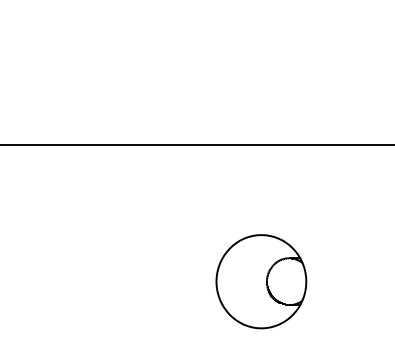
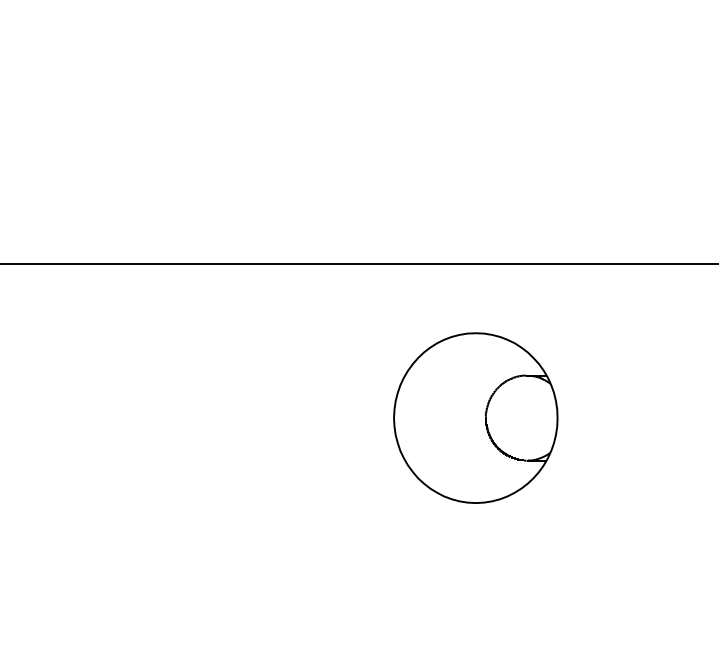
part: (261, 281) -> (476, 417), moved

